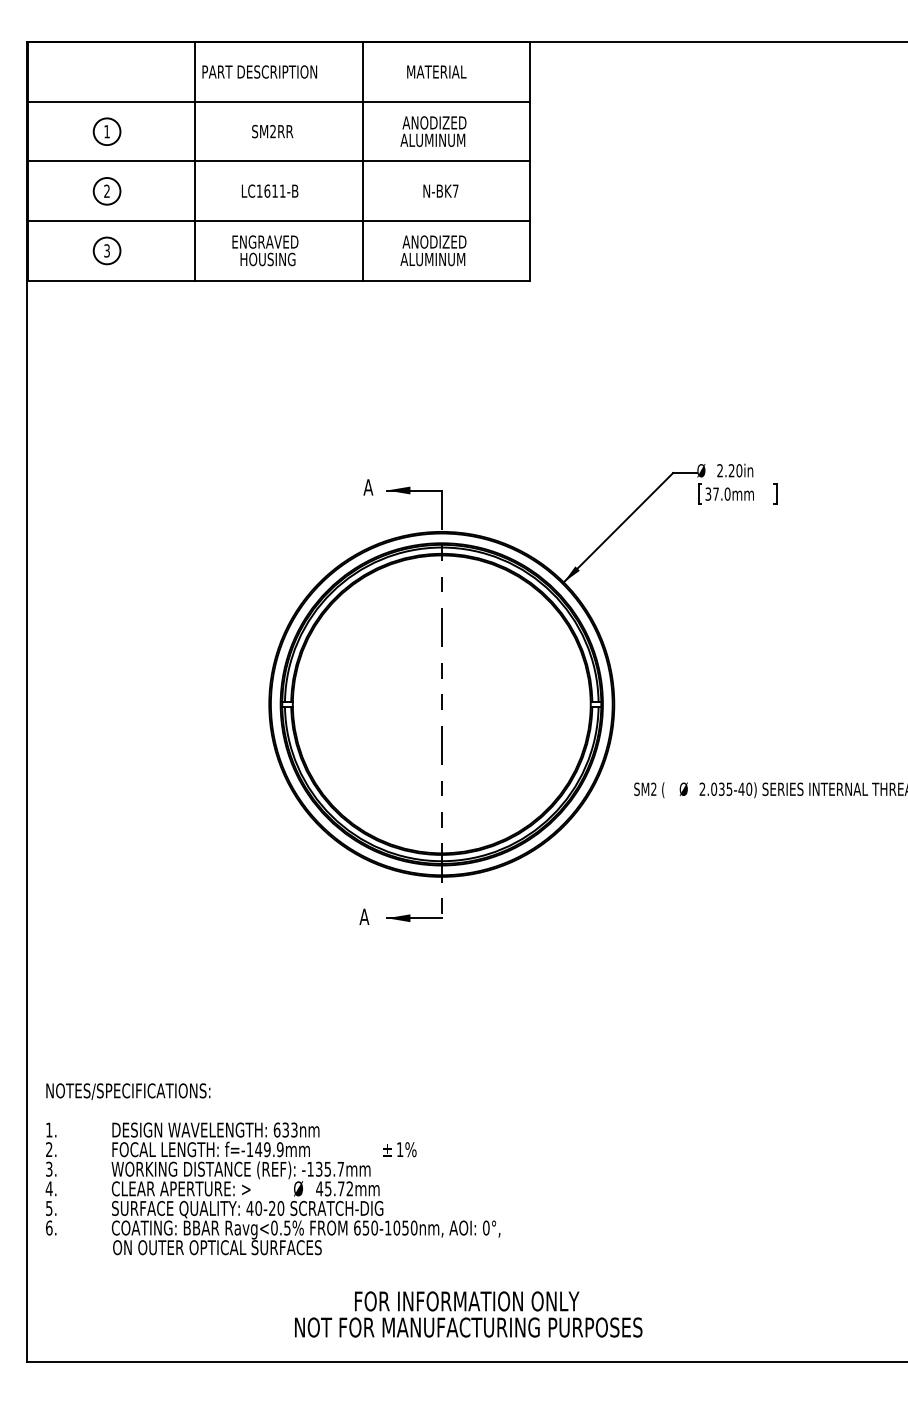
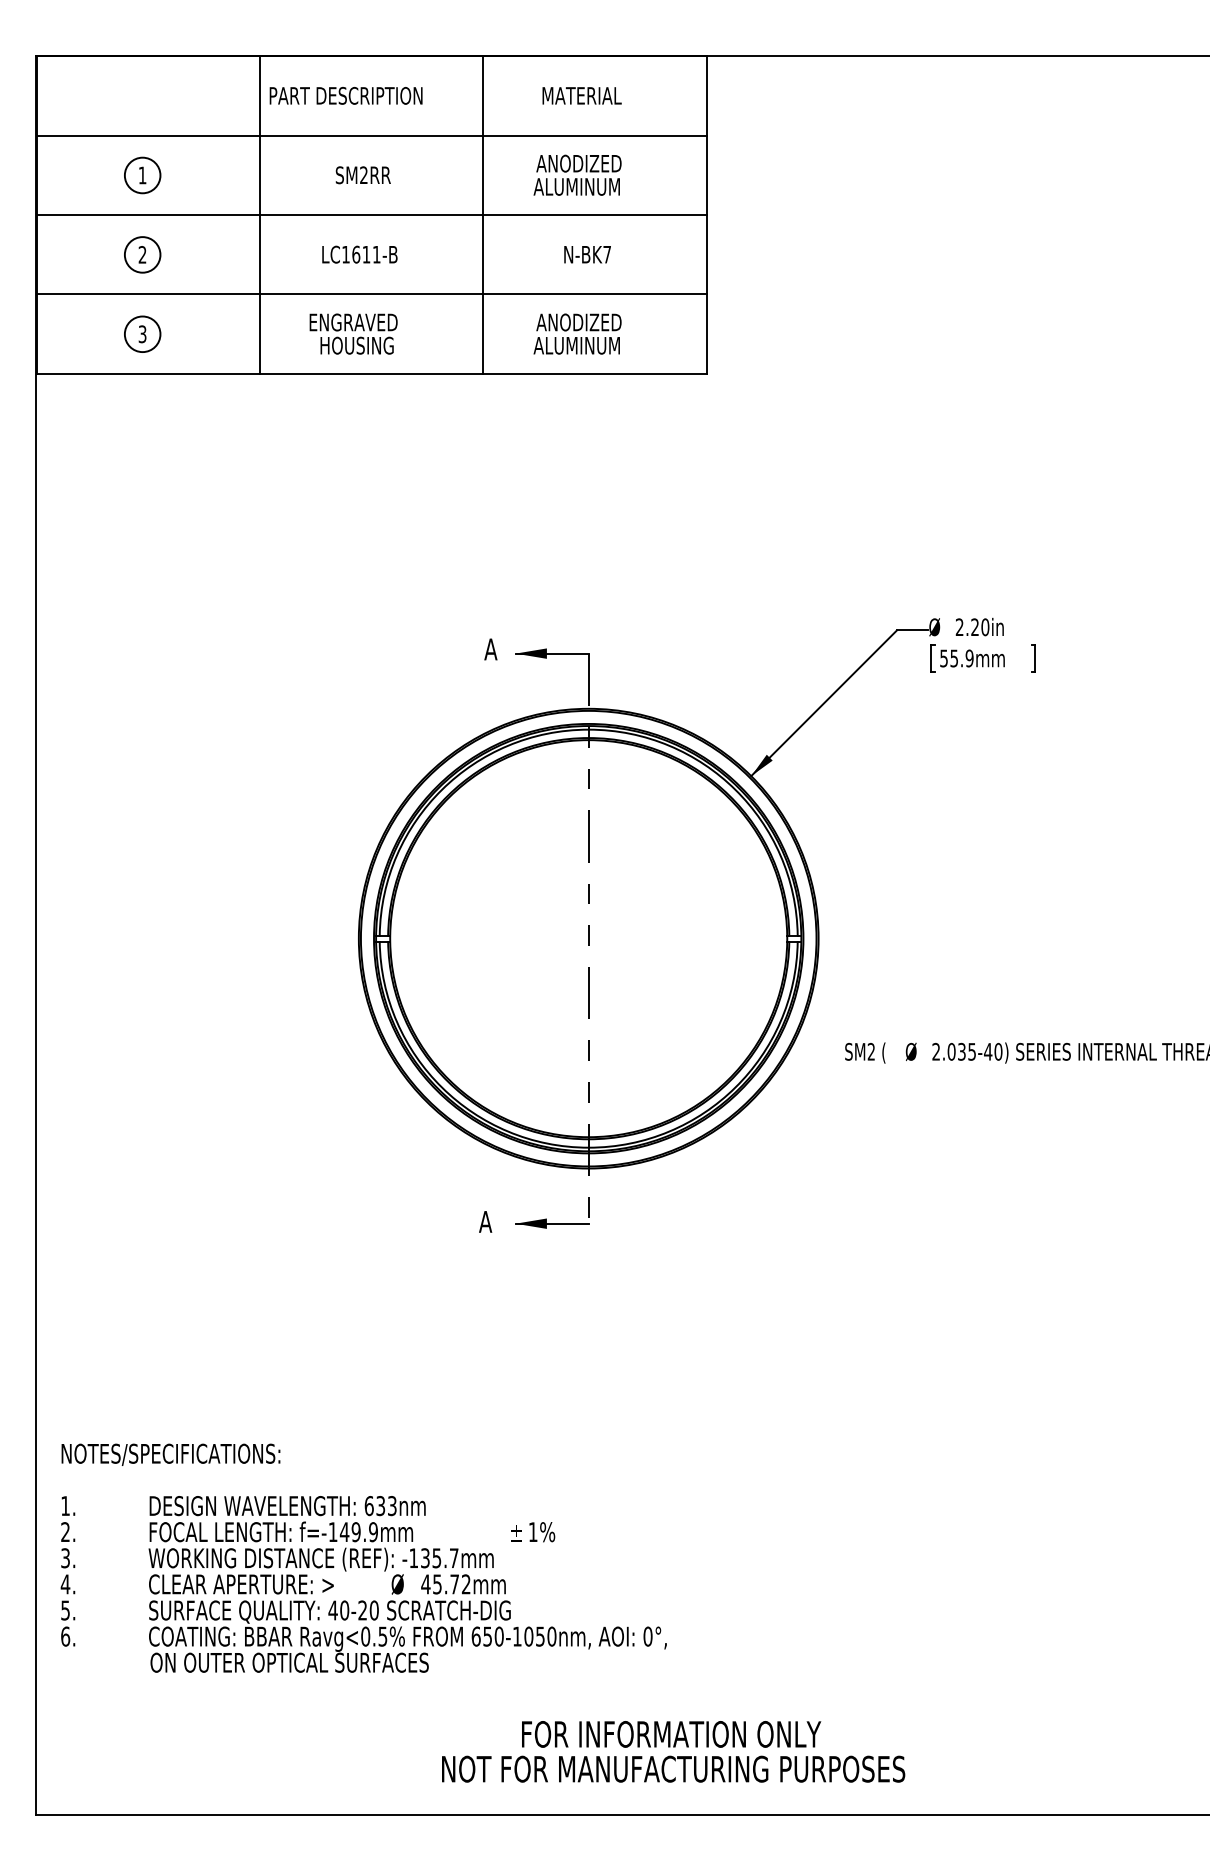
text: (717, 494) -> (956, 658), 37.0mm -> 55.9mm
text: (468, 1314) -> (673, 1751), moved

